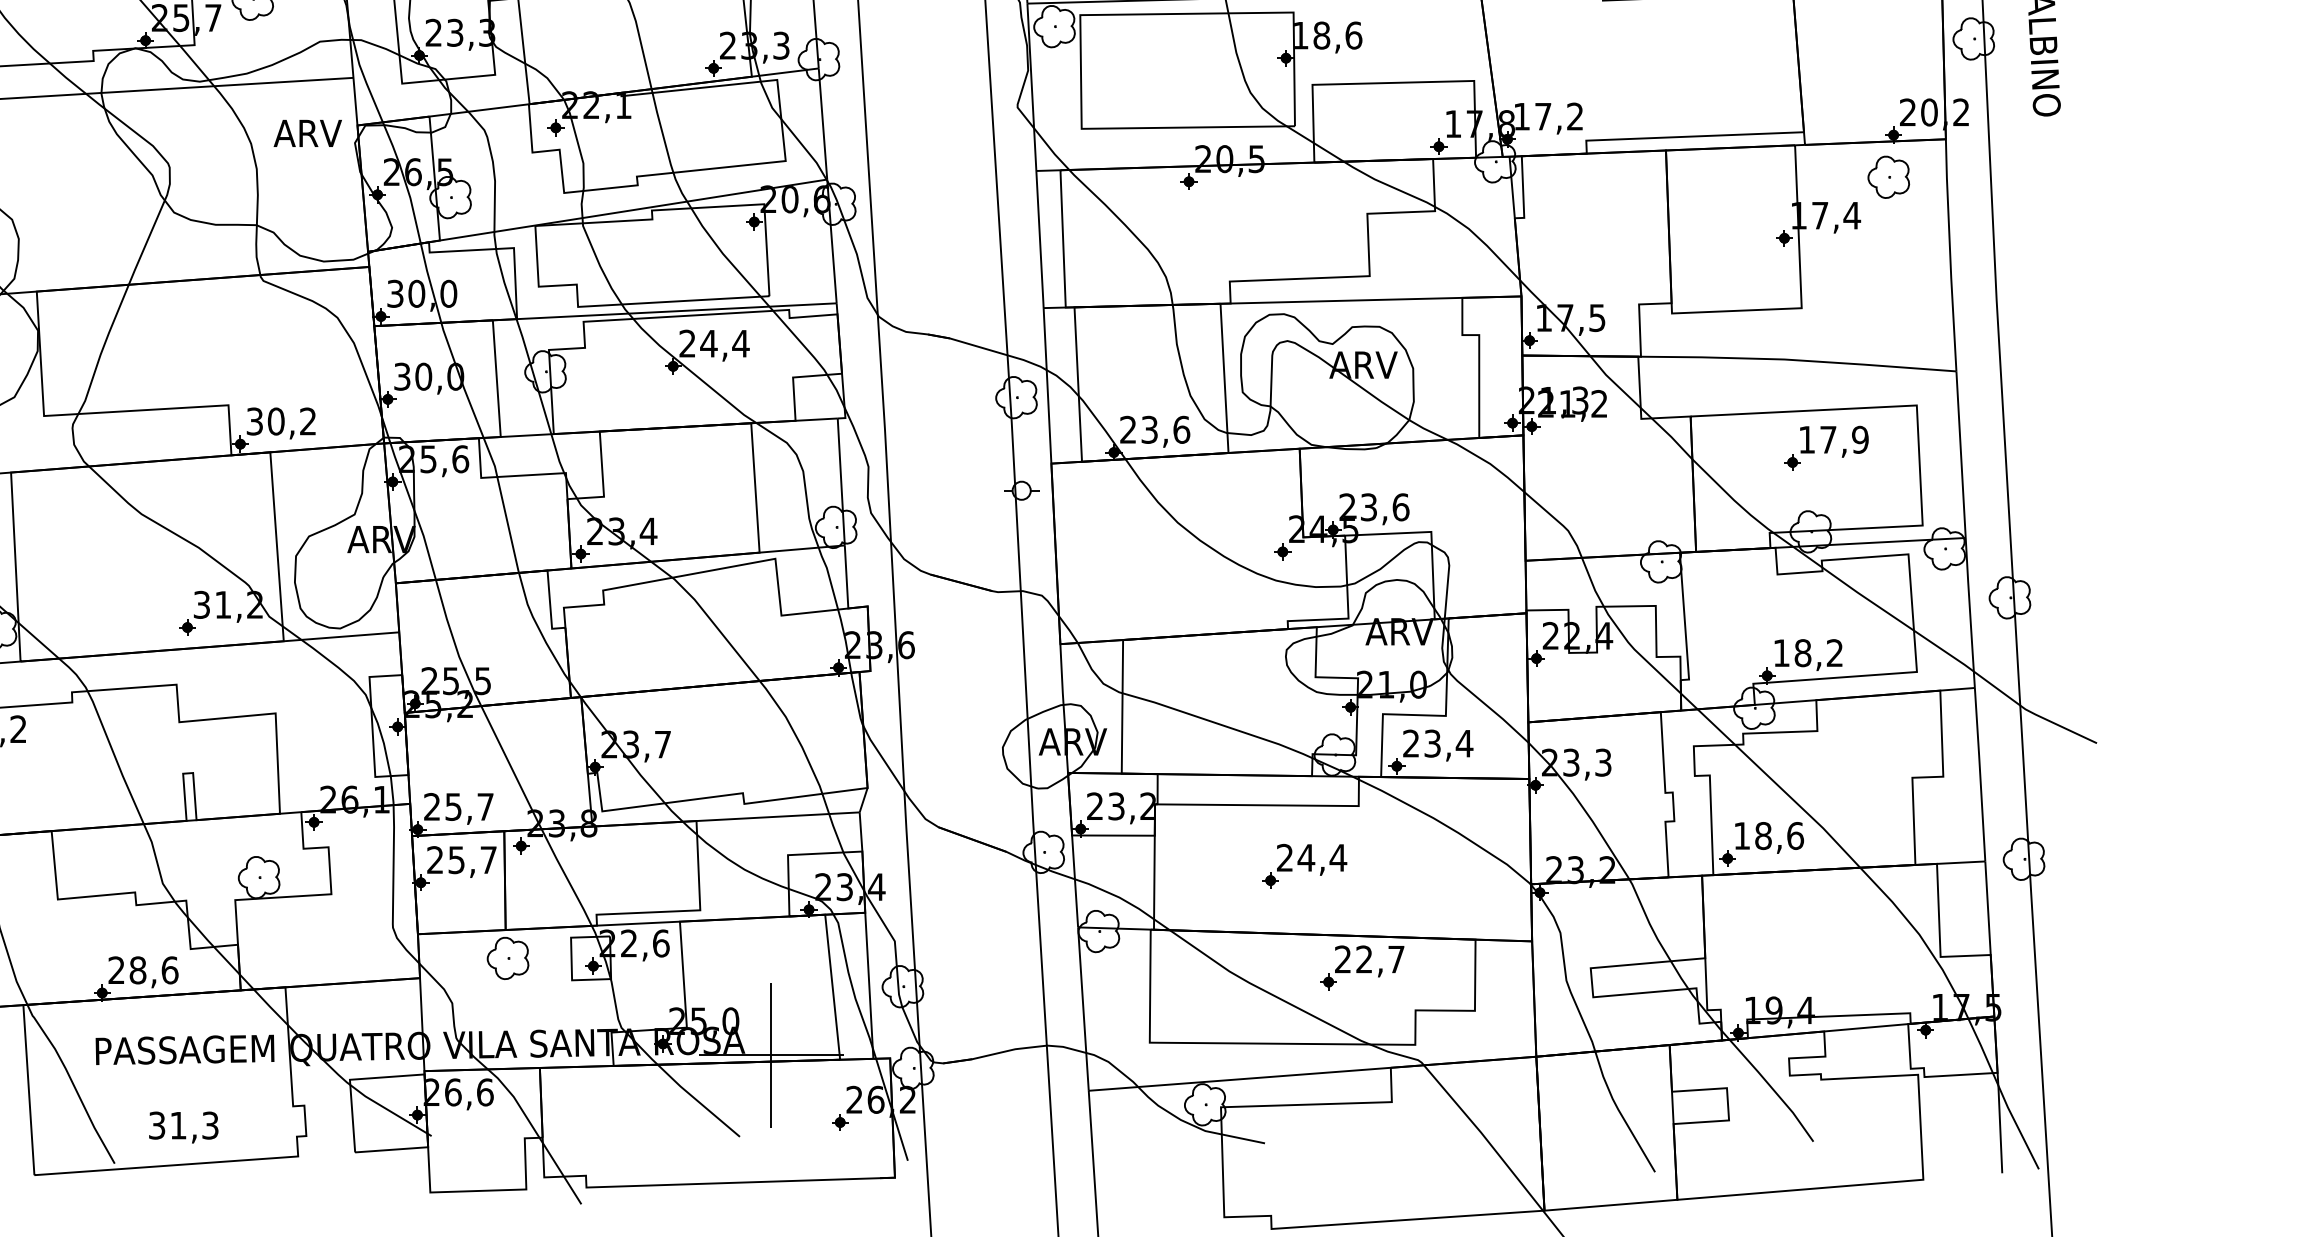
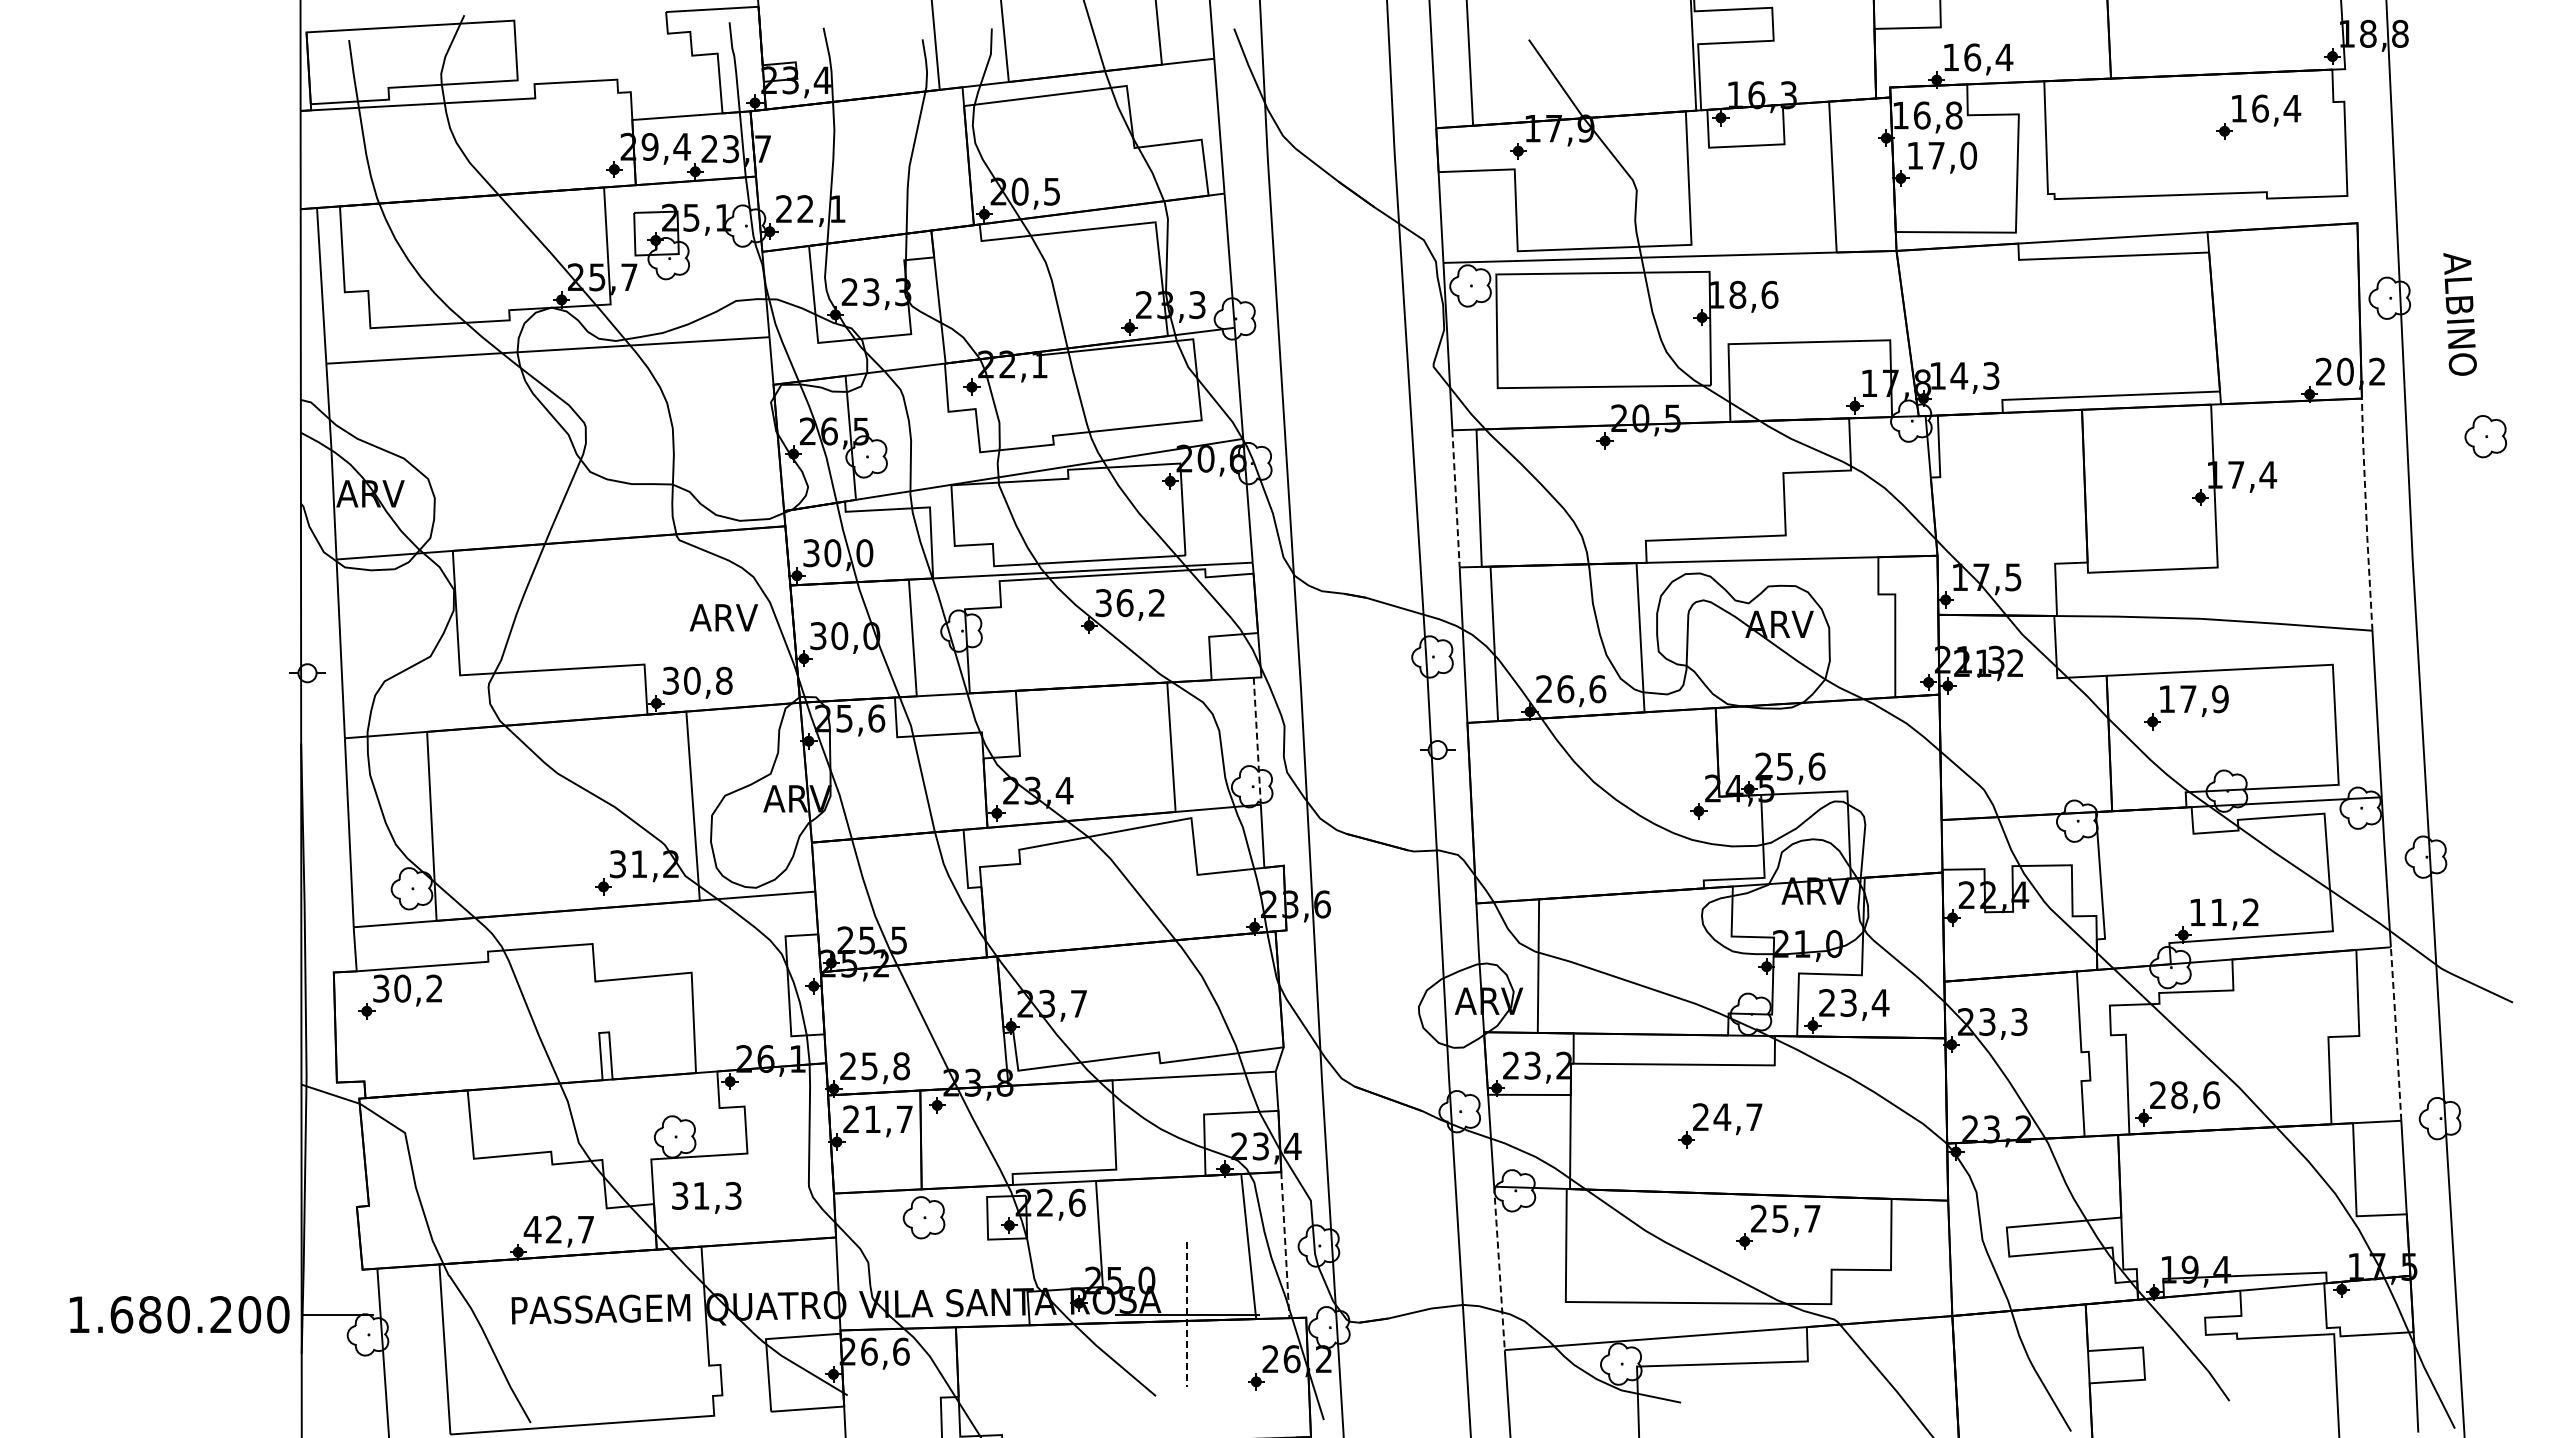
text: (1558, 116) -> (1974, 375), 17,2 -> 14,3
text: (307, 133) -> (723, 617), moved
part: (1888, 177) -> (2485, 436), moved
line: (1040, 240) -> (1456, 499), solid -> dashed
line: (1950, 255) -> (2366, 514), solid -> dashed
text: (714, 344) -> (1130, 603), 24,4 -> 36,2
text: (308, 421) -> (724, 680), 30,2 -> 30,8
text: (1149, 430) -> (1565, 689), 23,6 -> 26,6
part: (1826, 448) -> (2186, 707), moved
line: (841, 482) -> (1257, 741), solid -> dashed
text: (1368, 506) -> (1784, 765), 23,6 -> 25,6
text: (1802, 653) -> (2218, 912), 18,2 -> 11,2
line: (1980, 774) -> (2396, 1033), solid -> dashed
text: (485, 807) -> (901, 1066), 25,7 -> 25,8
text: (1741, 835) -> (2157, 1094), 18,6 -> 28,6
text: (1338, 857) -> (1754, 1116), 24,4 -> 24,7
text: (456, 860) -> (872, 1119), 25,7 -> 21,7
text: (1364, 959) -> (1780, 1218), 22,7 -> 25,7
text: (142, 970) -> (558, 1229), 28,6 -> 42,7
line: (869, 986) -> (1285, 1245), solid -> dashed
line: (1083, 1009) -> (1499, 1268), solid -> dashed
line: (771, 1055) -> (1187, 1314), solid -> dashed
text: (183, 1127) -> (706, 1197), moved

